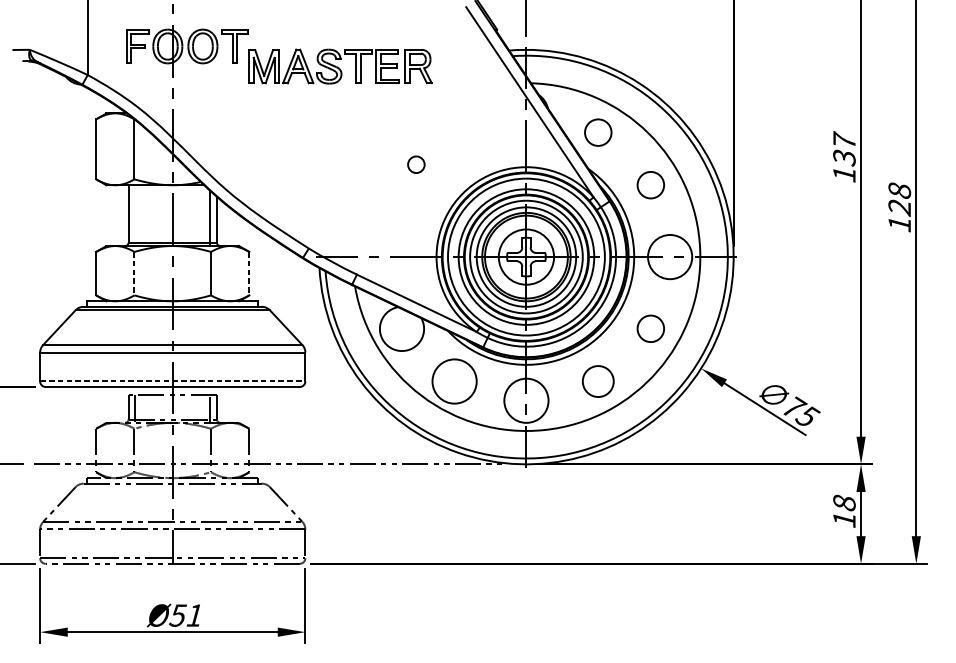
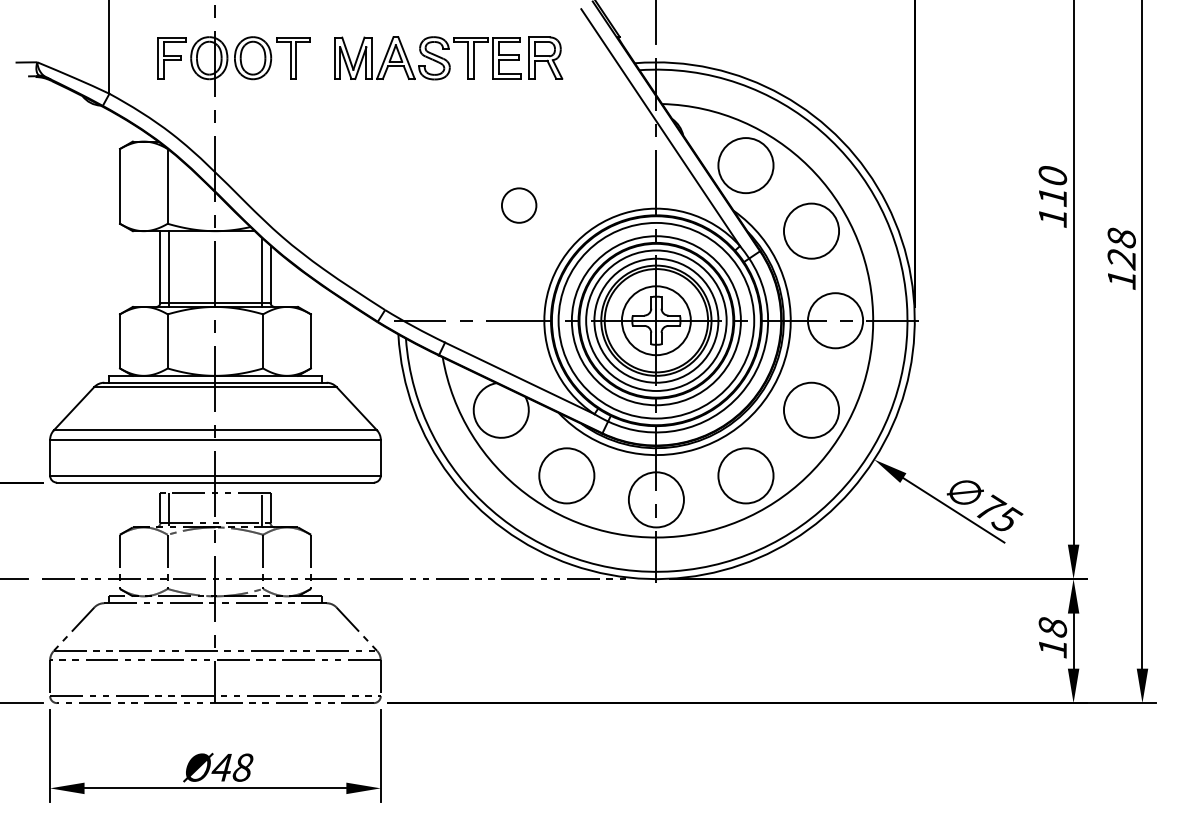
part: (340, 66) -> (448, 58), moved
circle: (597, 132) -> (745, 165), size x1.67
text: (844, 148) -> (1052, 185), 137 -> 110
circle: (415, 164) -> (518, 205), size x1.67
circle: (650, 184) -> (811, 230), size x1.67
line: (135, 215) -> (168, 268), added
line: (134, 273) -> (167, 341), dashed -> solid
line: (249, 273) -> (310, 341), dashed -> solid
circle: (650, 328) -> (811, 409), size x1.67
line: (172, 381) -> (215, 475), dashed -> solid
circle: (597, 381) -> (745, 475), size x1.43
text: (185, 615) -> (231, 767), Ø51 -> Ø48

